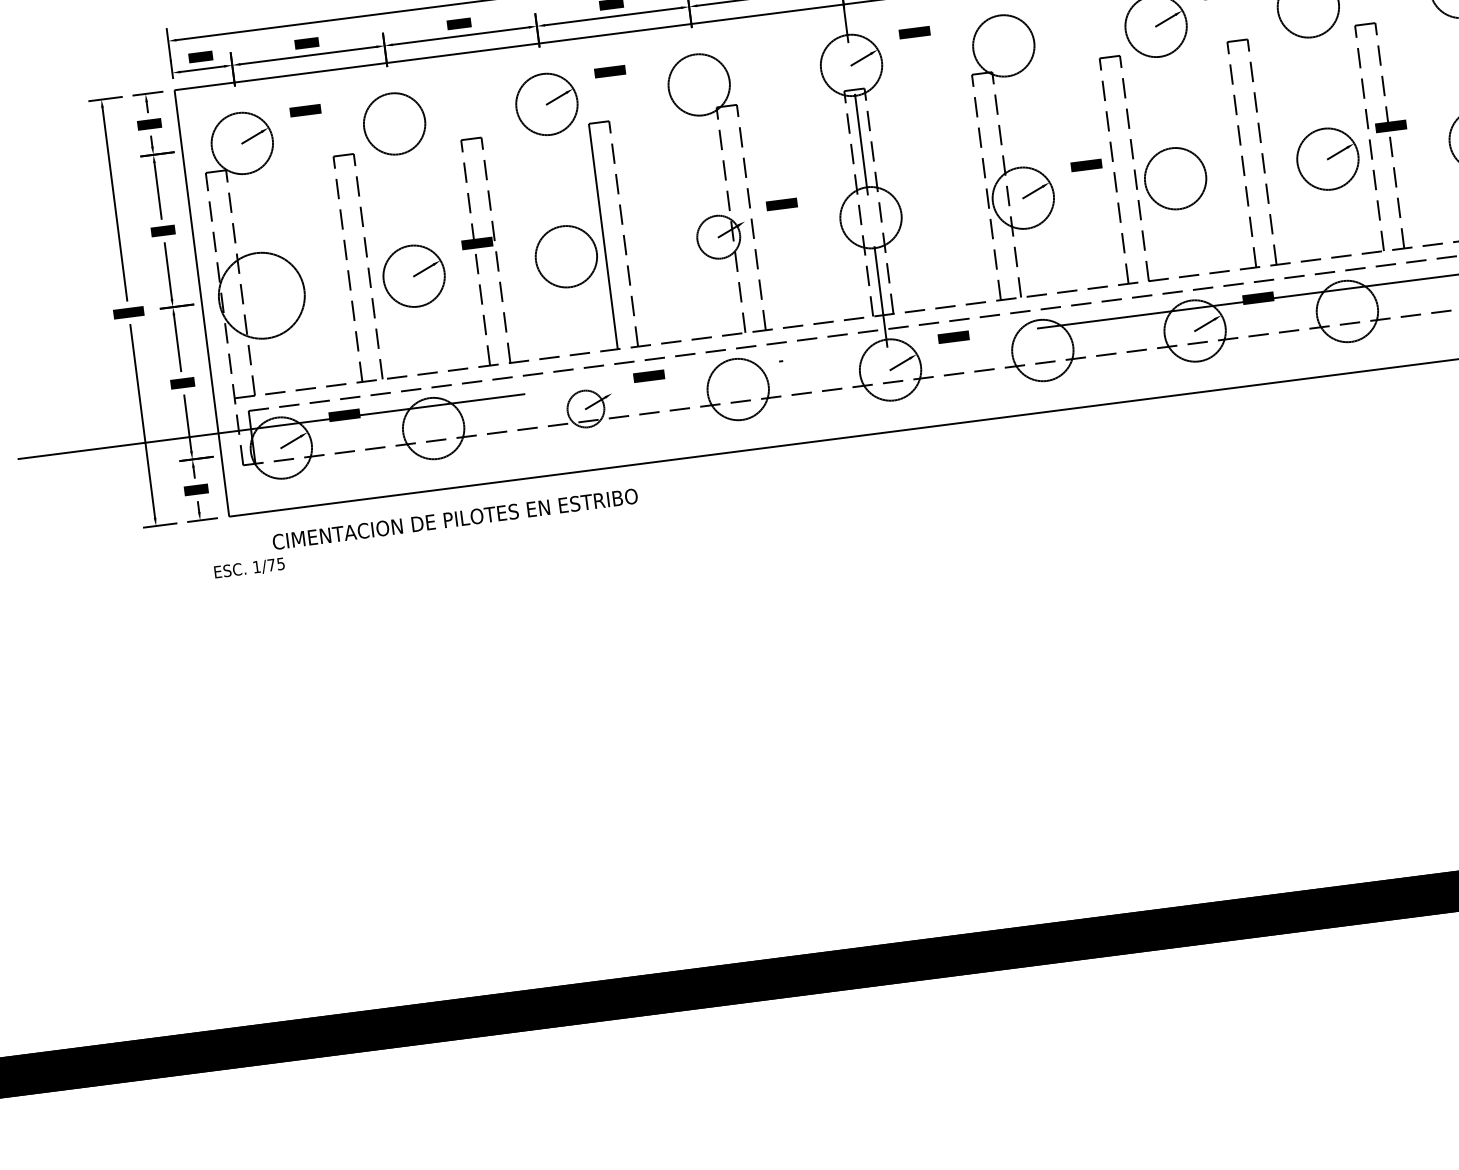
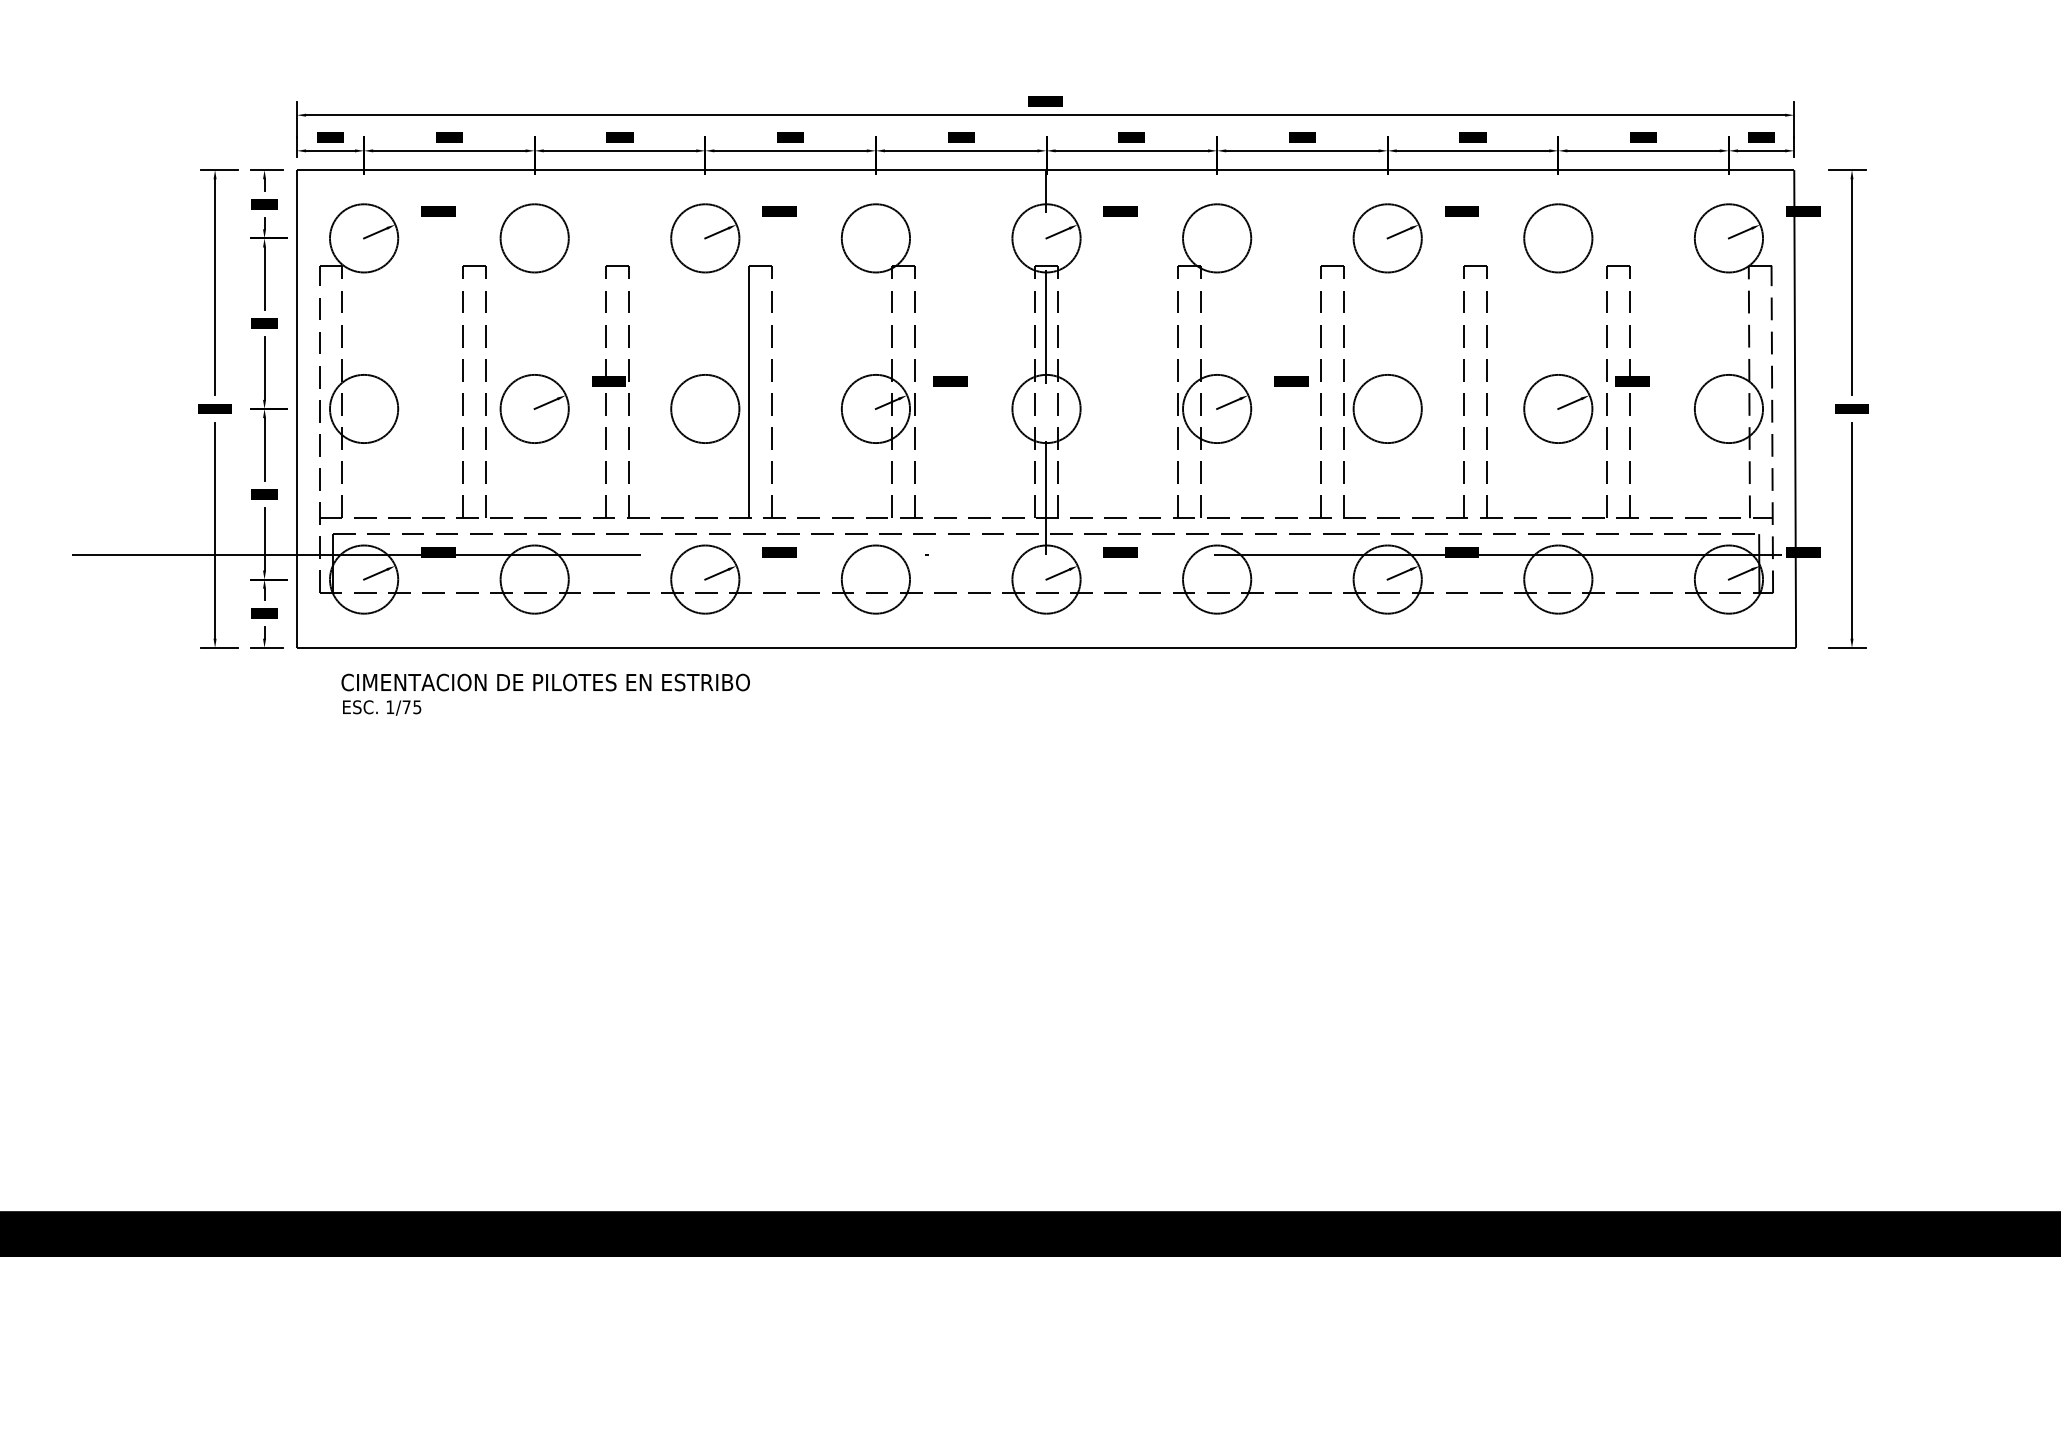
circle: (718, 236) -> (875, 408), size x1.43
circle: (261, 295) -> (363, 408), size x0.71
circle: (586, 408) -> (705, 579), size x1.67
text: (249, 568) -> (382, 707), moved

